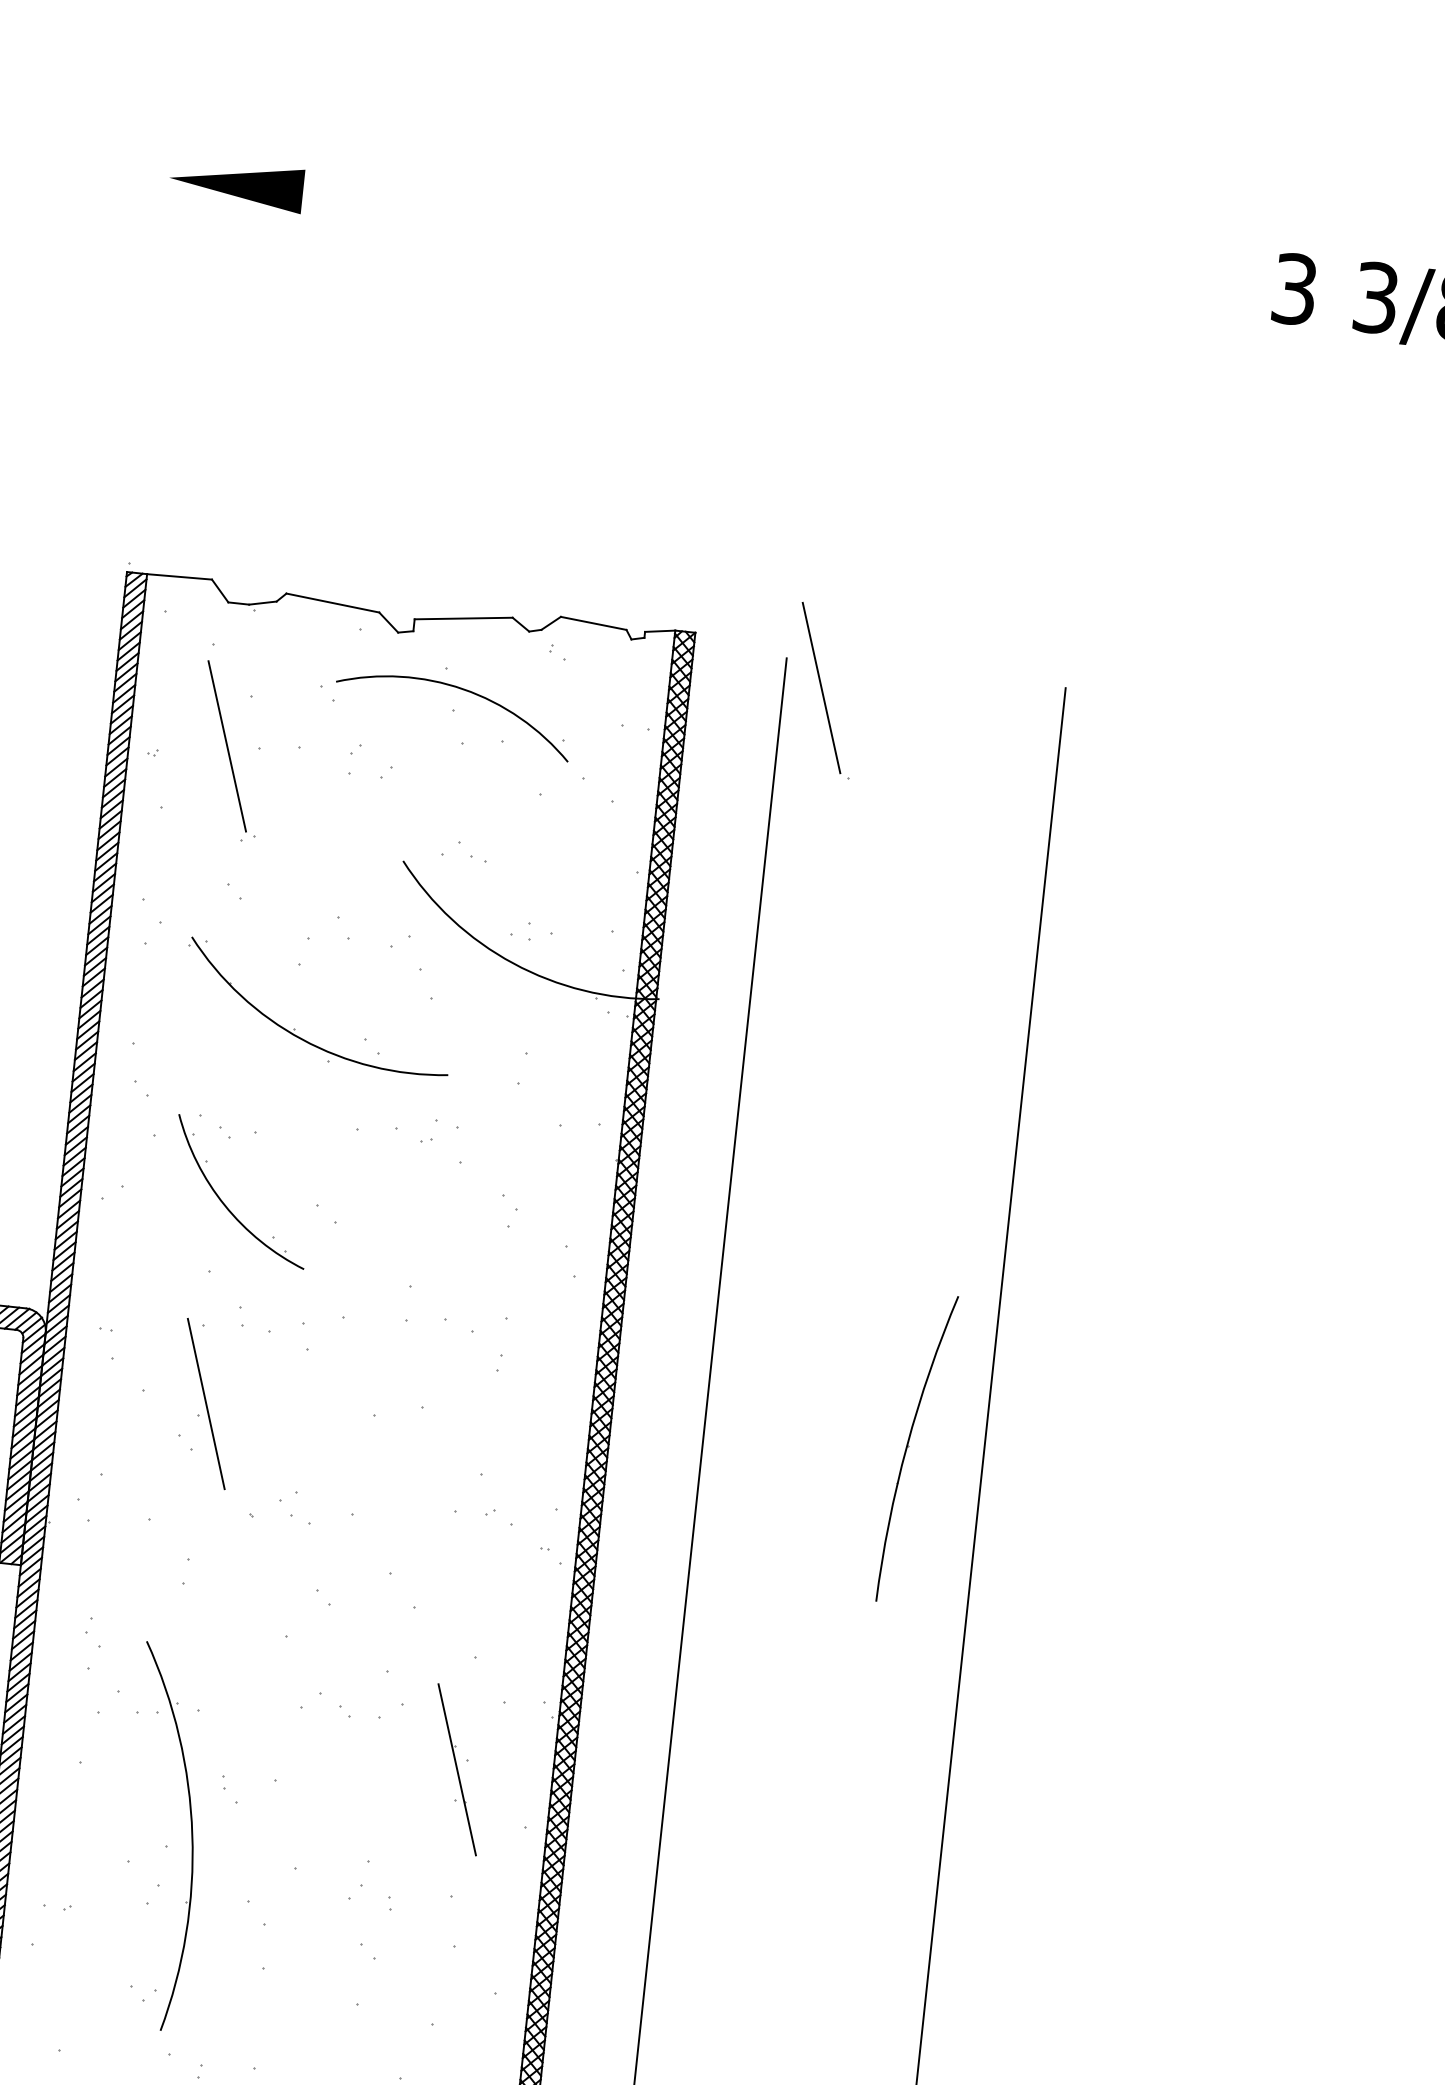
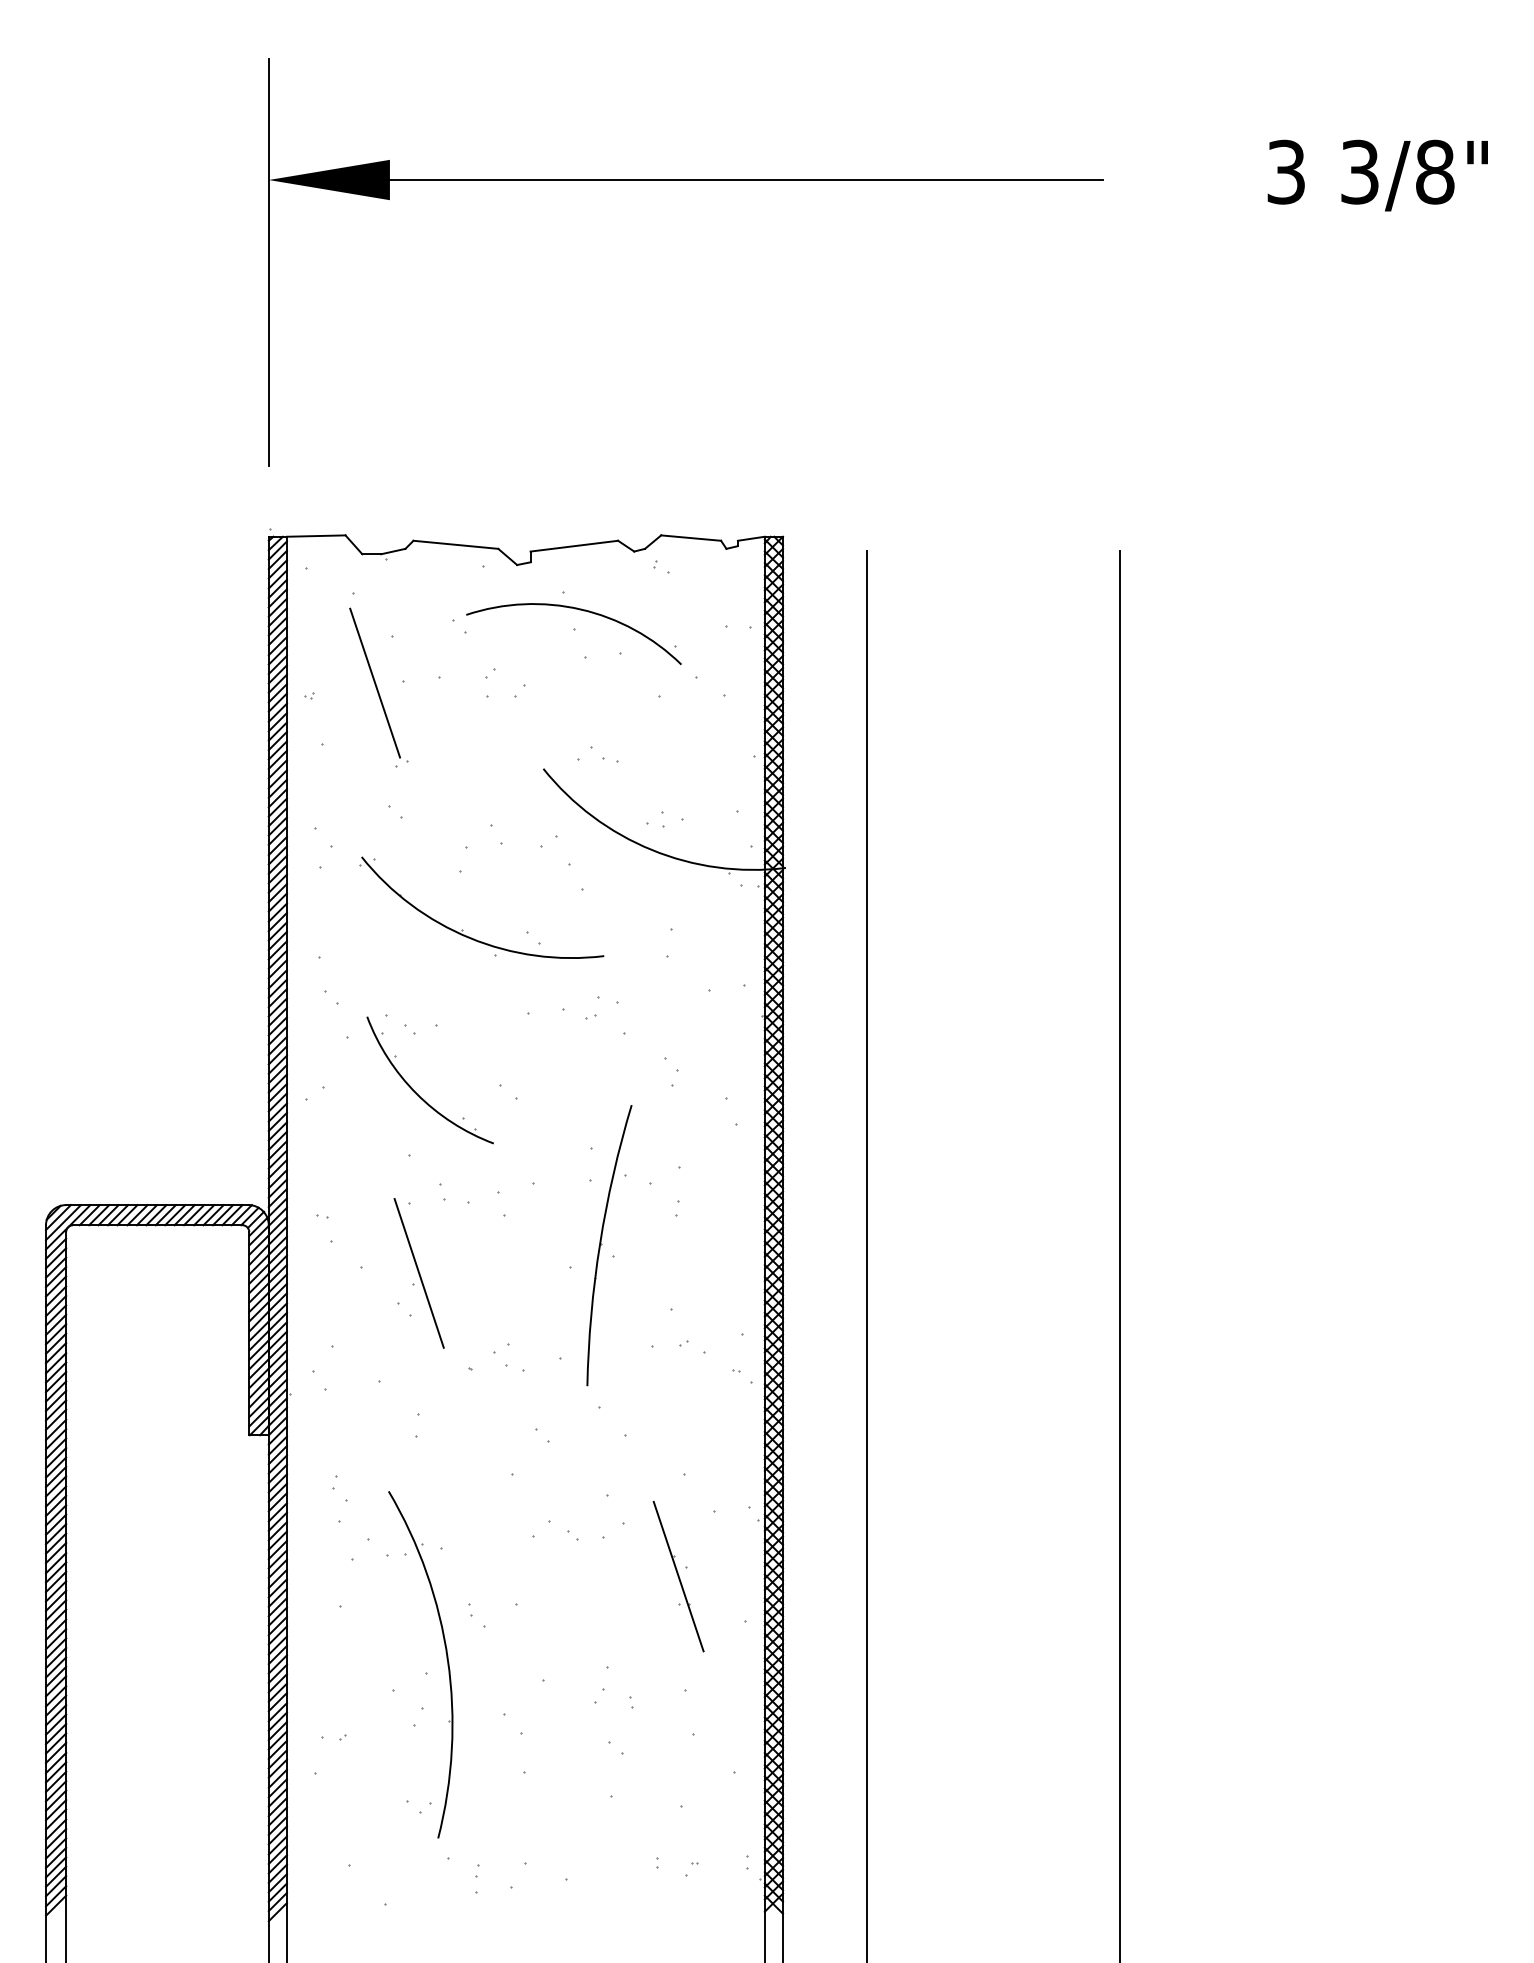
line: (644, 229) -> (698, 180), added
line: (159, 268) -> (268, 262), added
part: (825, 689) -> (904, 575), removed
part: (909, 1446) -> (602, 1244), moved

